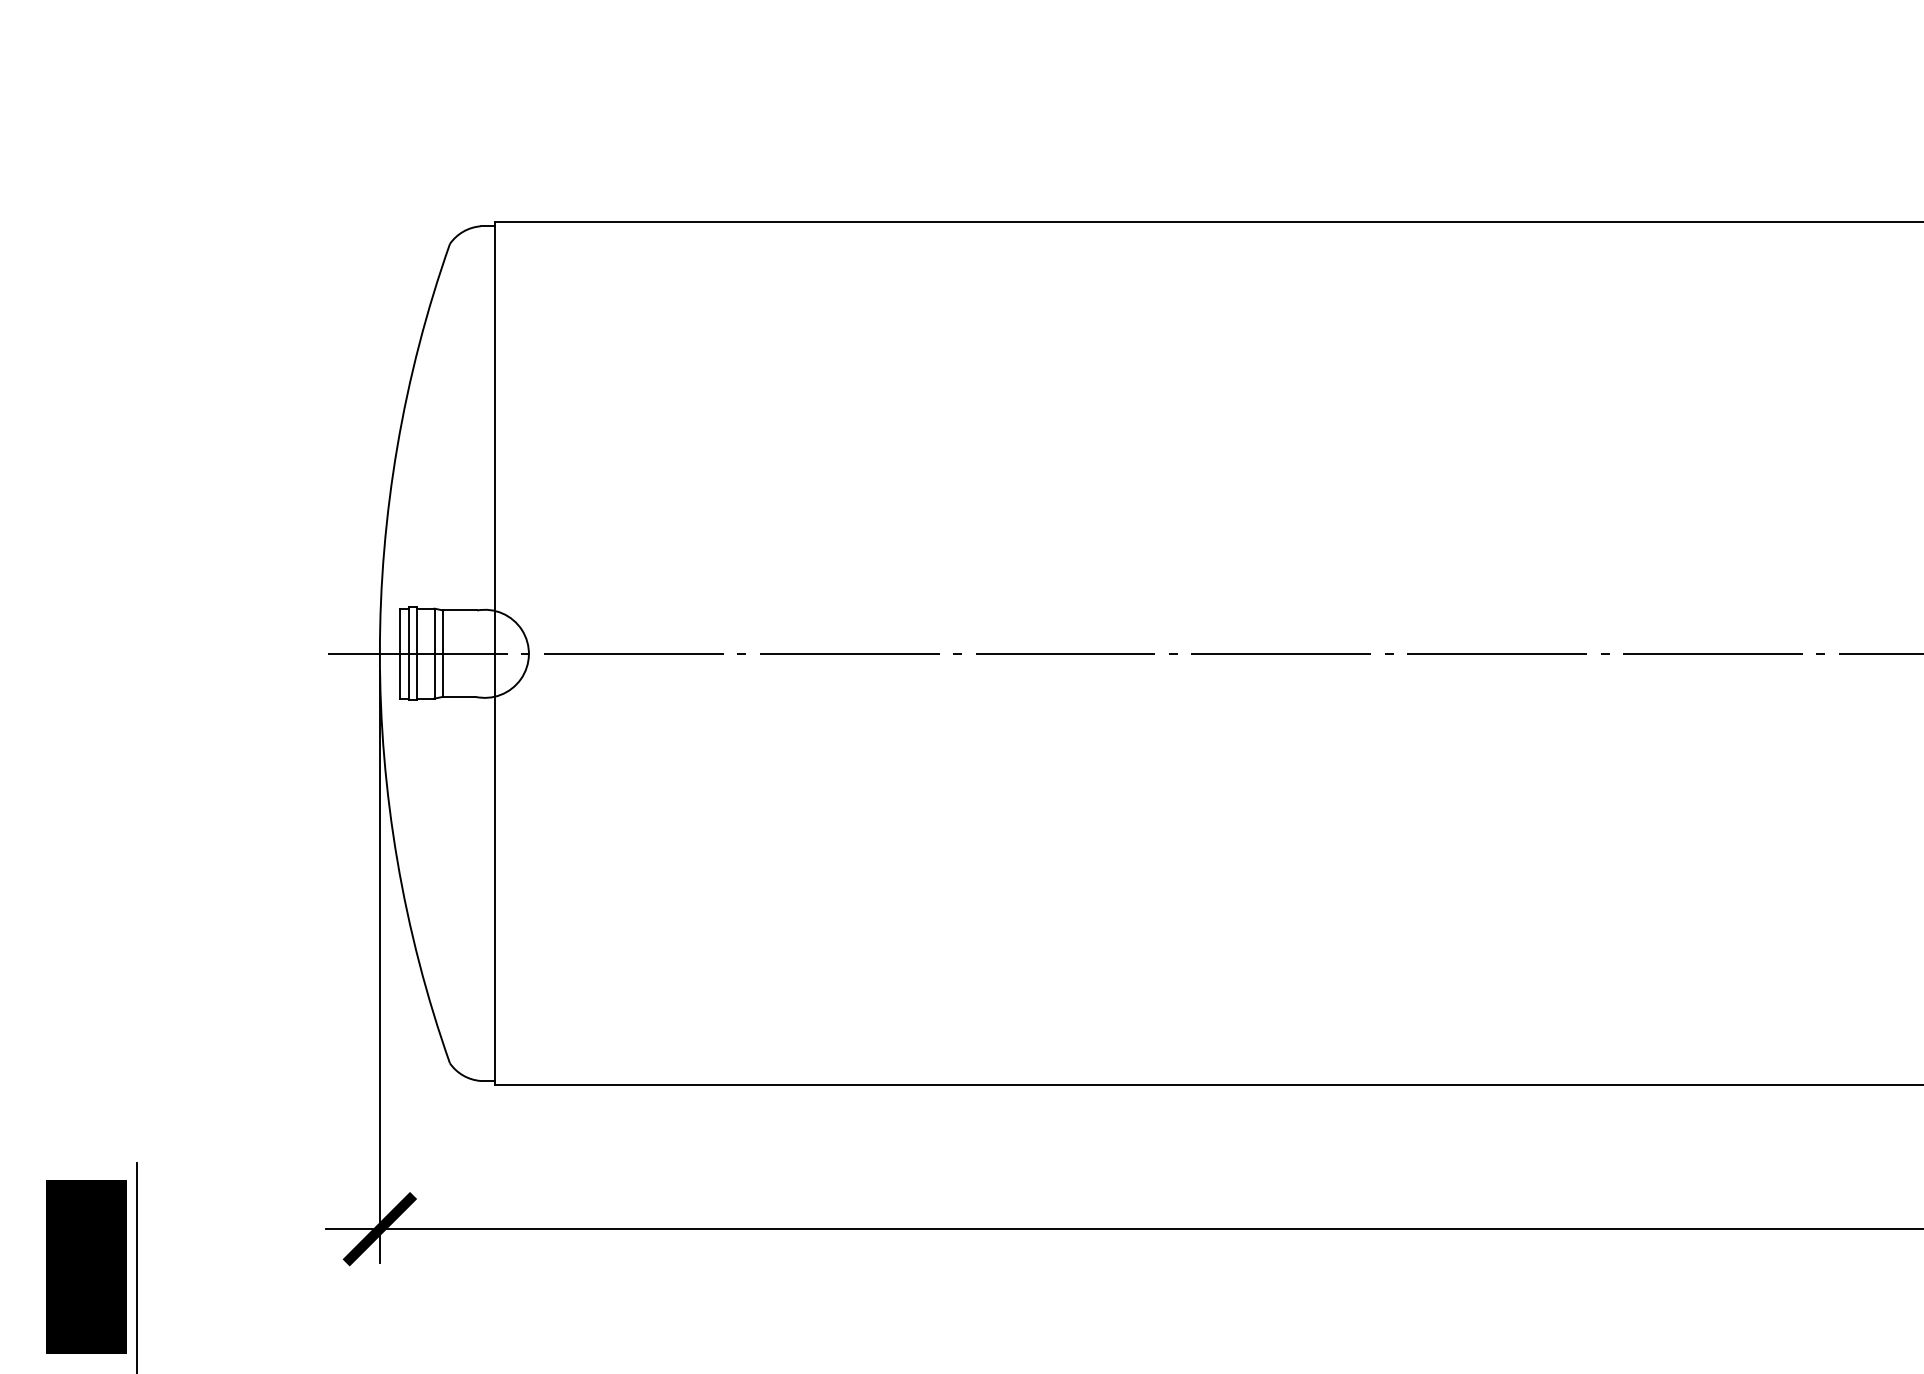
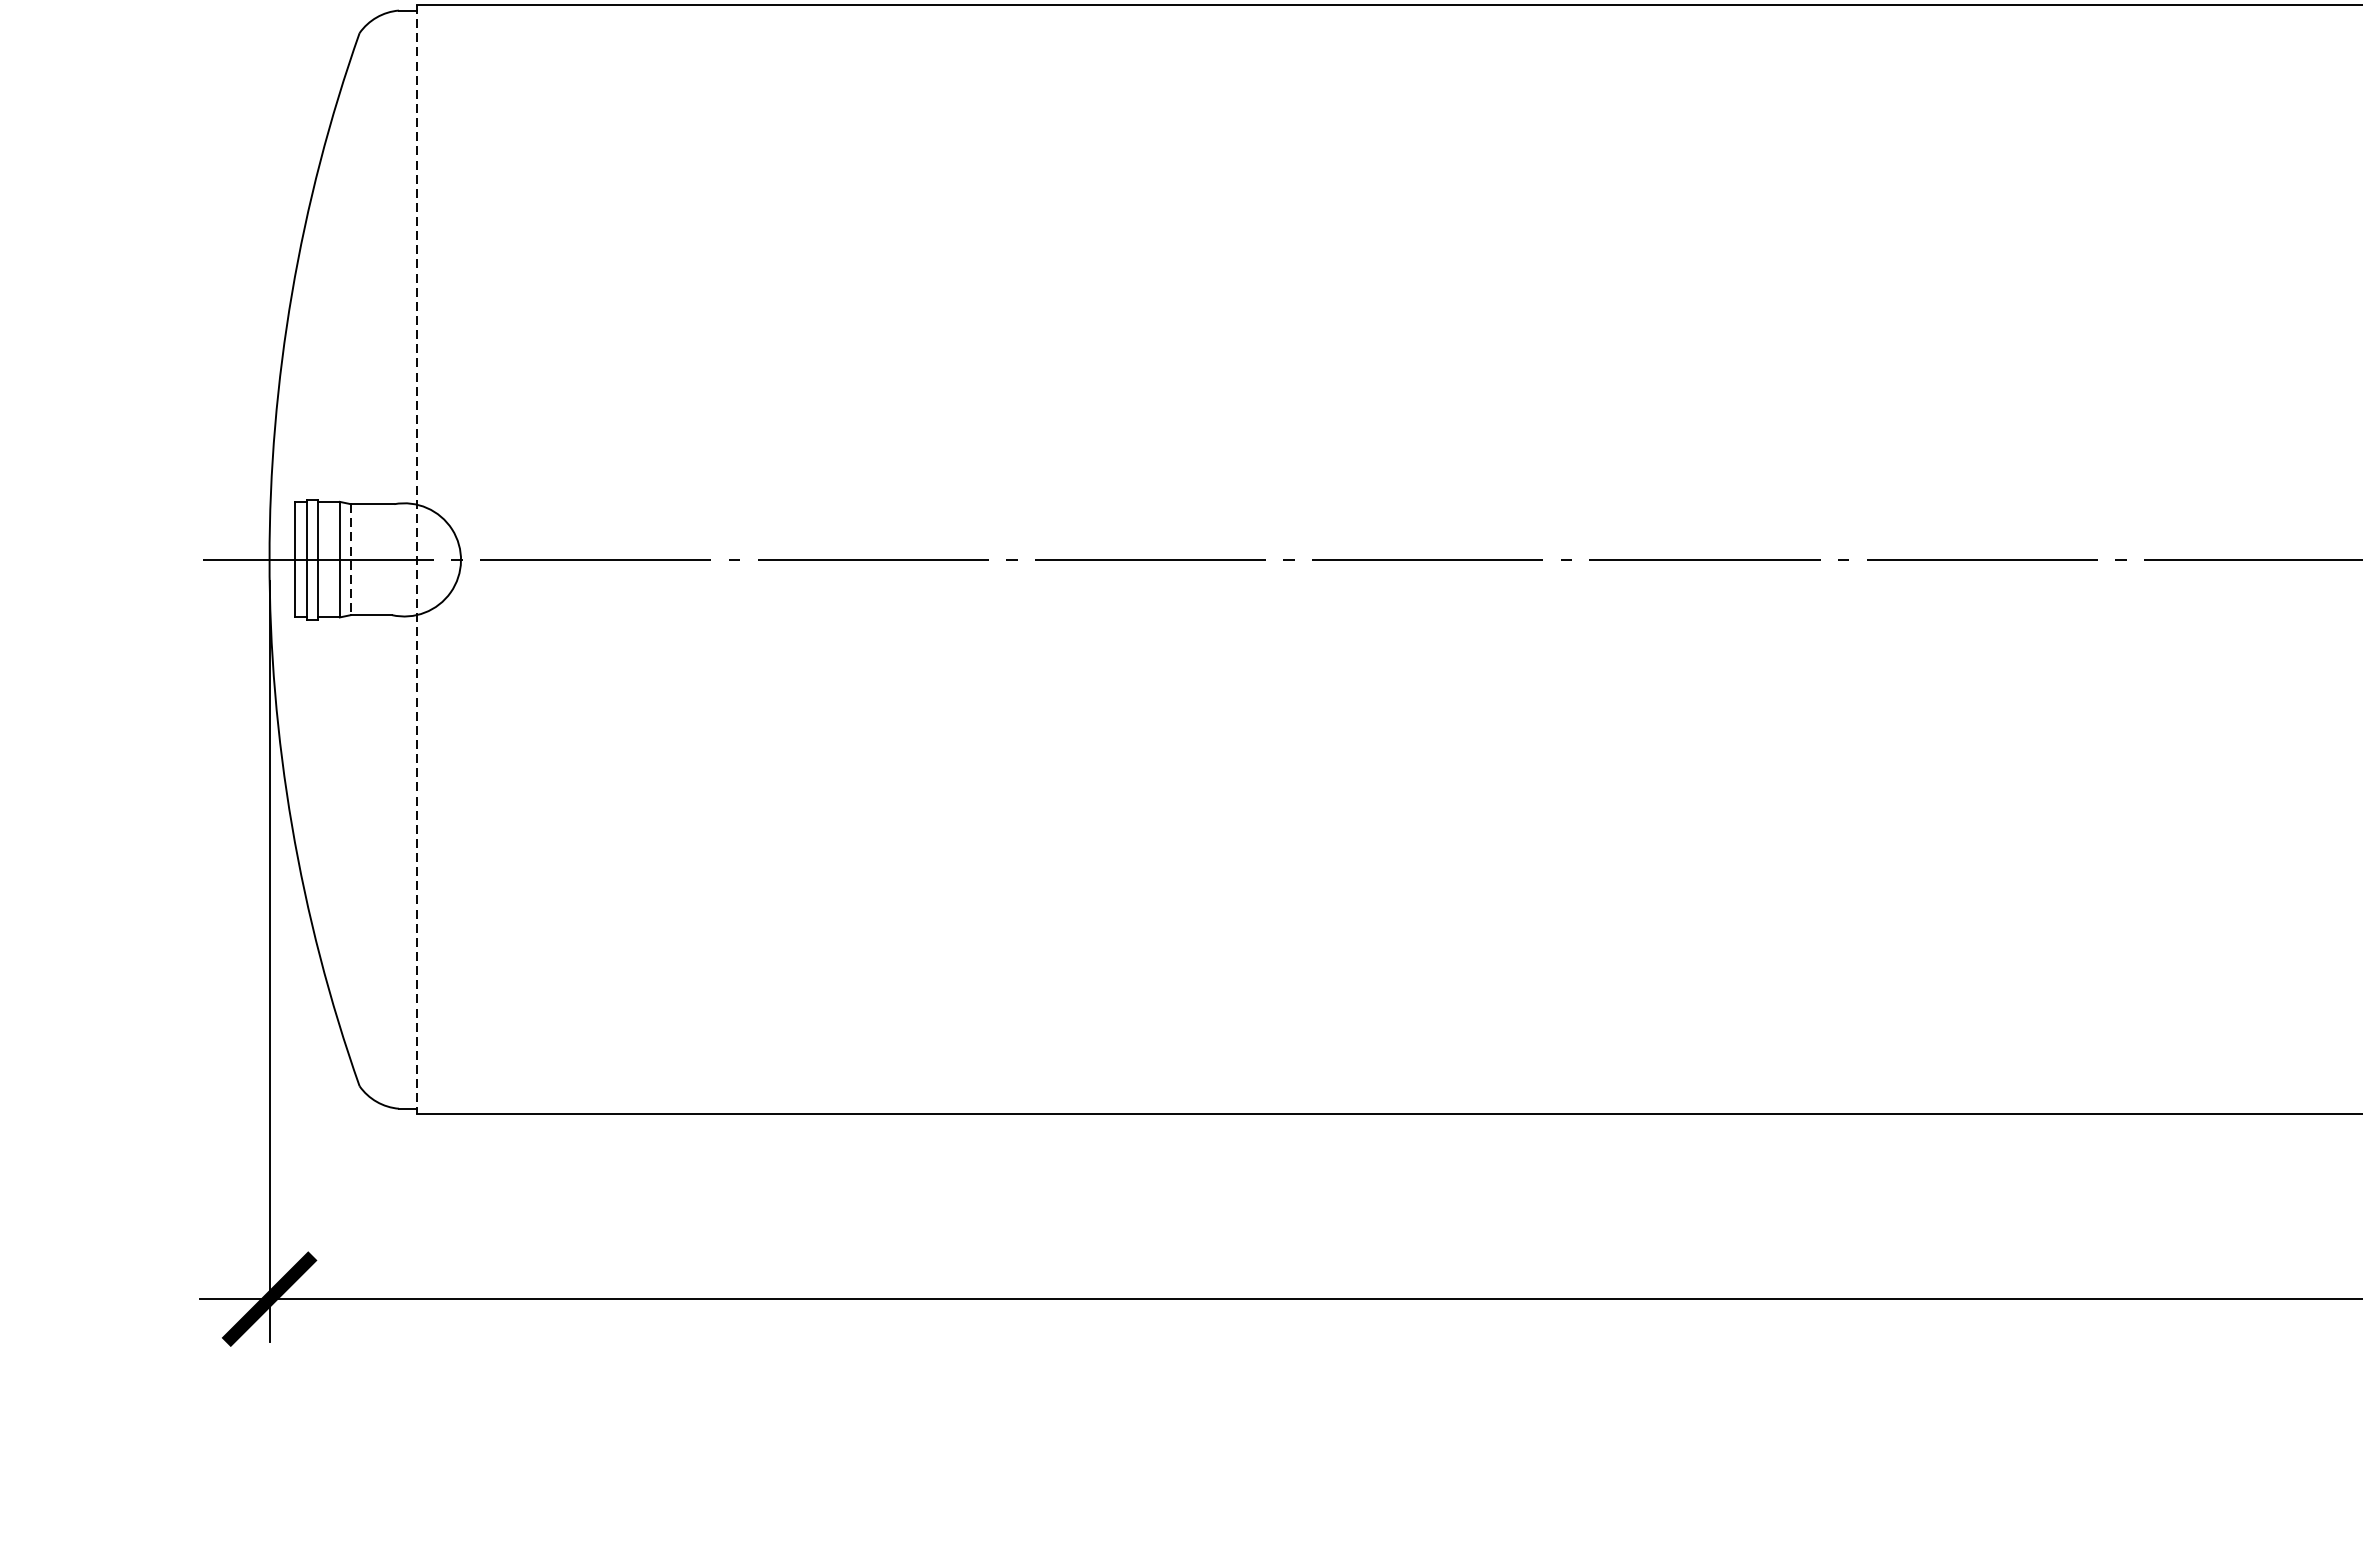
line: (495, 653) -> (418, 559), solid -> dashed
line: (443, 654) -> (351, 560), solid -> dashed

